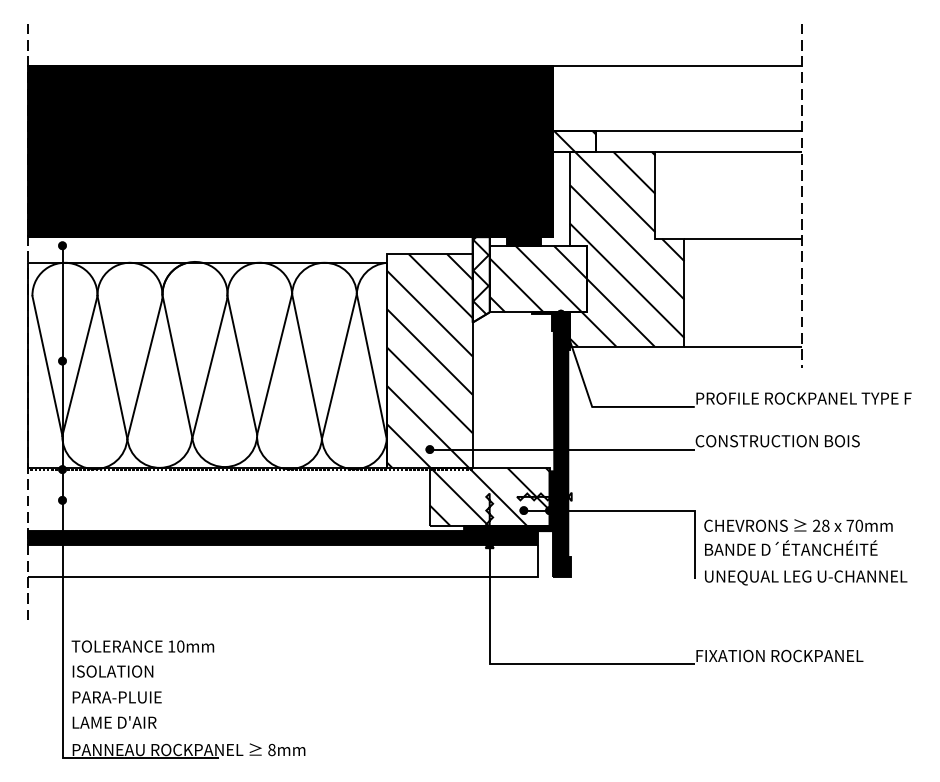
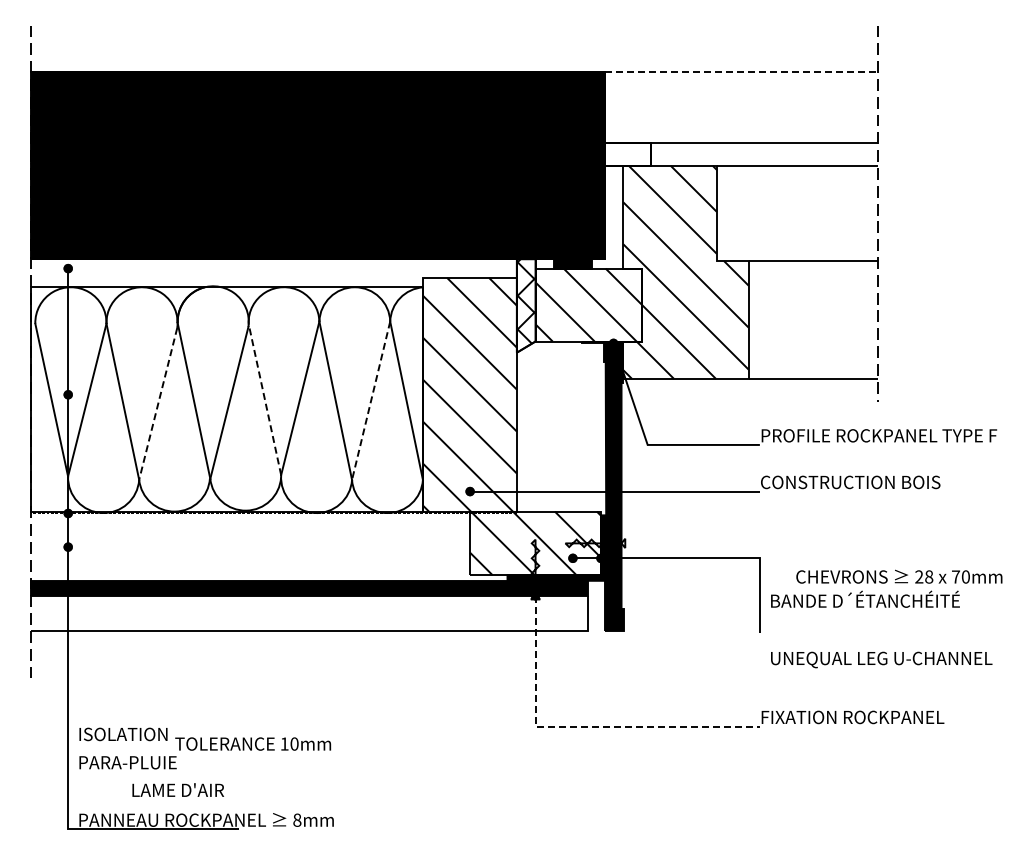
line: (677, 66) -> (741, 72), solid -> dashed
hatch: (574, 141) -> (628, 154), removed
line: (241, 364) -> (264, 398), solid -> dashed
line: (339, 367) -> (371, 401), solid -> dashed
line: (145, 369) -> (158, 404), solid -> dashed
text: (798, 525) -> (899, 576), moved
text: (805, 577) -> (881, 659), moved
text: (143, 646) -> (253, 743), moved
line: (532, 664) -> (582, 726), solid -> dashed
text: (113, 721) -> (177, 789), moved

